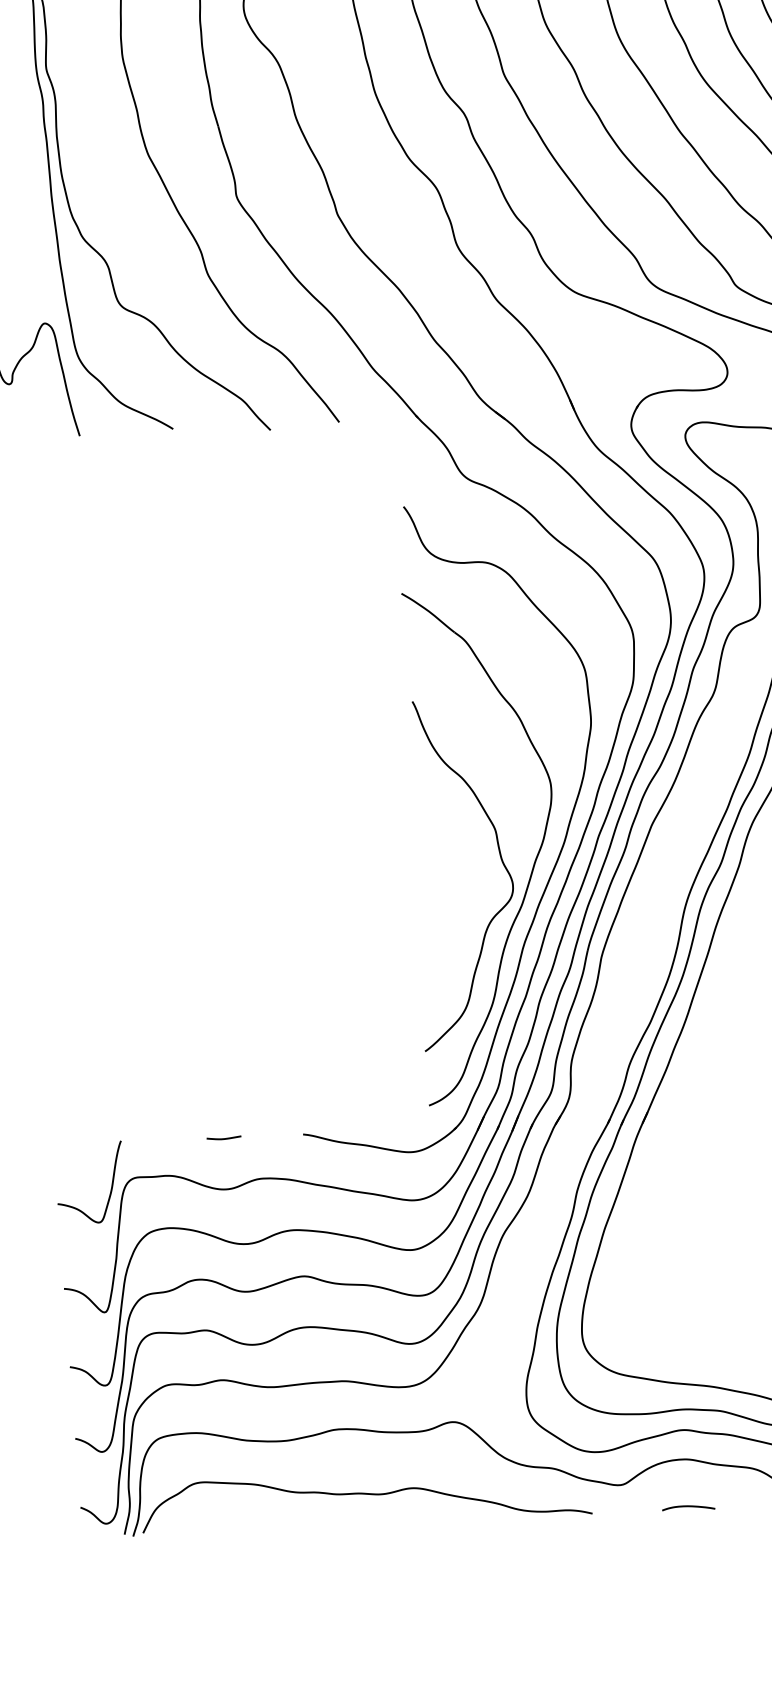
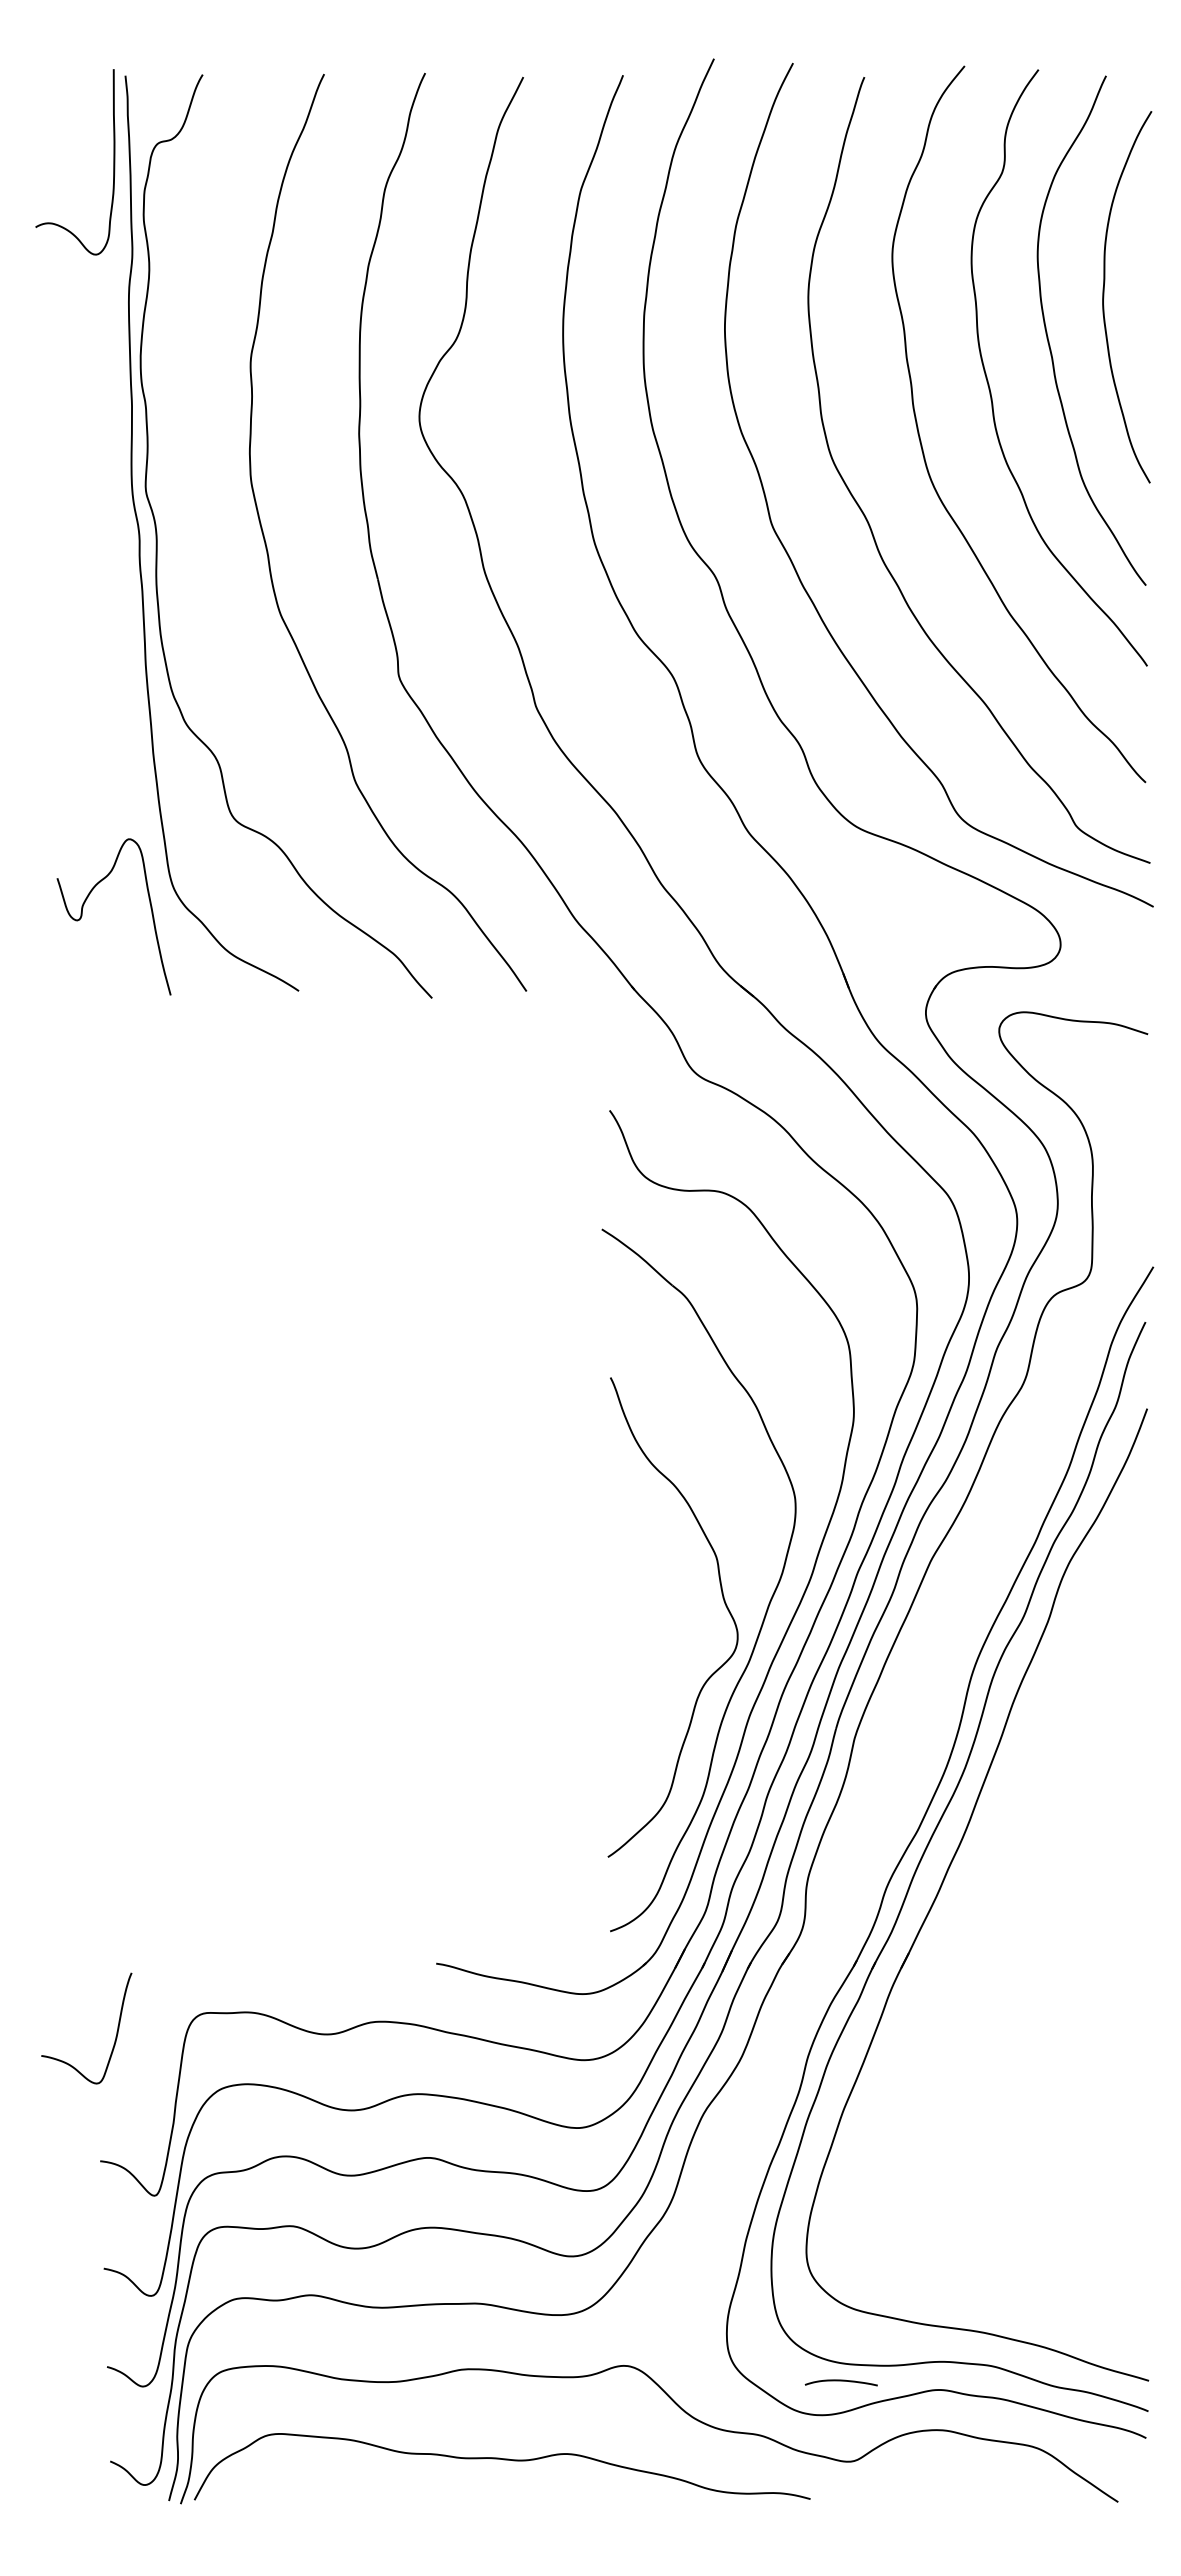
curve: (223, 1138) -> (327, 1964), removed
curve: (111, 1187) -> (115, 2036), moved
curve: (688, 1507) -> (840, 2381), moved

